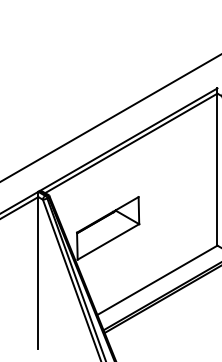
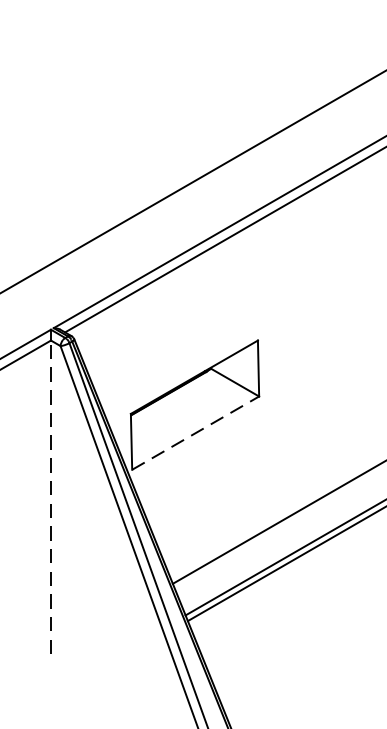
line: (108, 241) -> (195, 432), solid -> dashed
line: (38, 273) -> (51, 498), solid -> dashed

